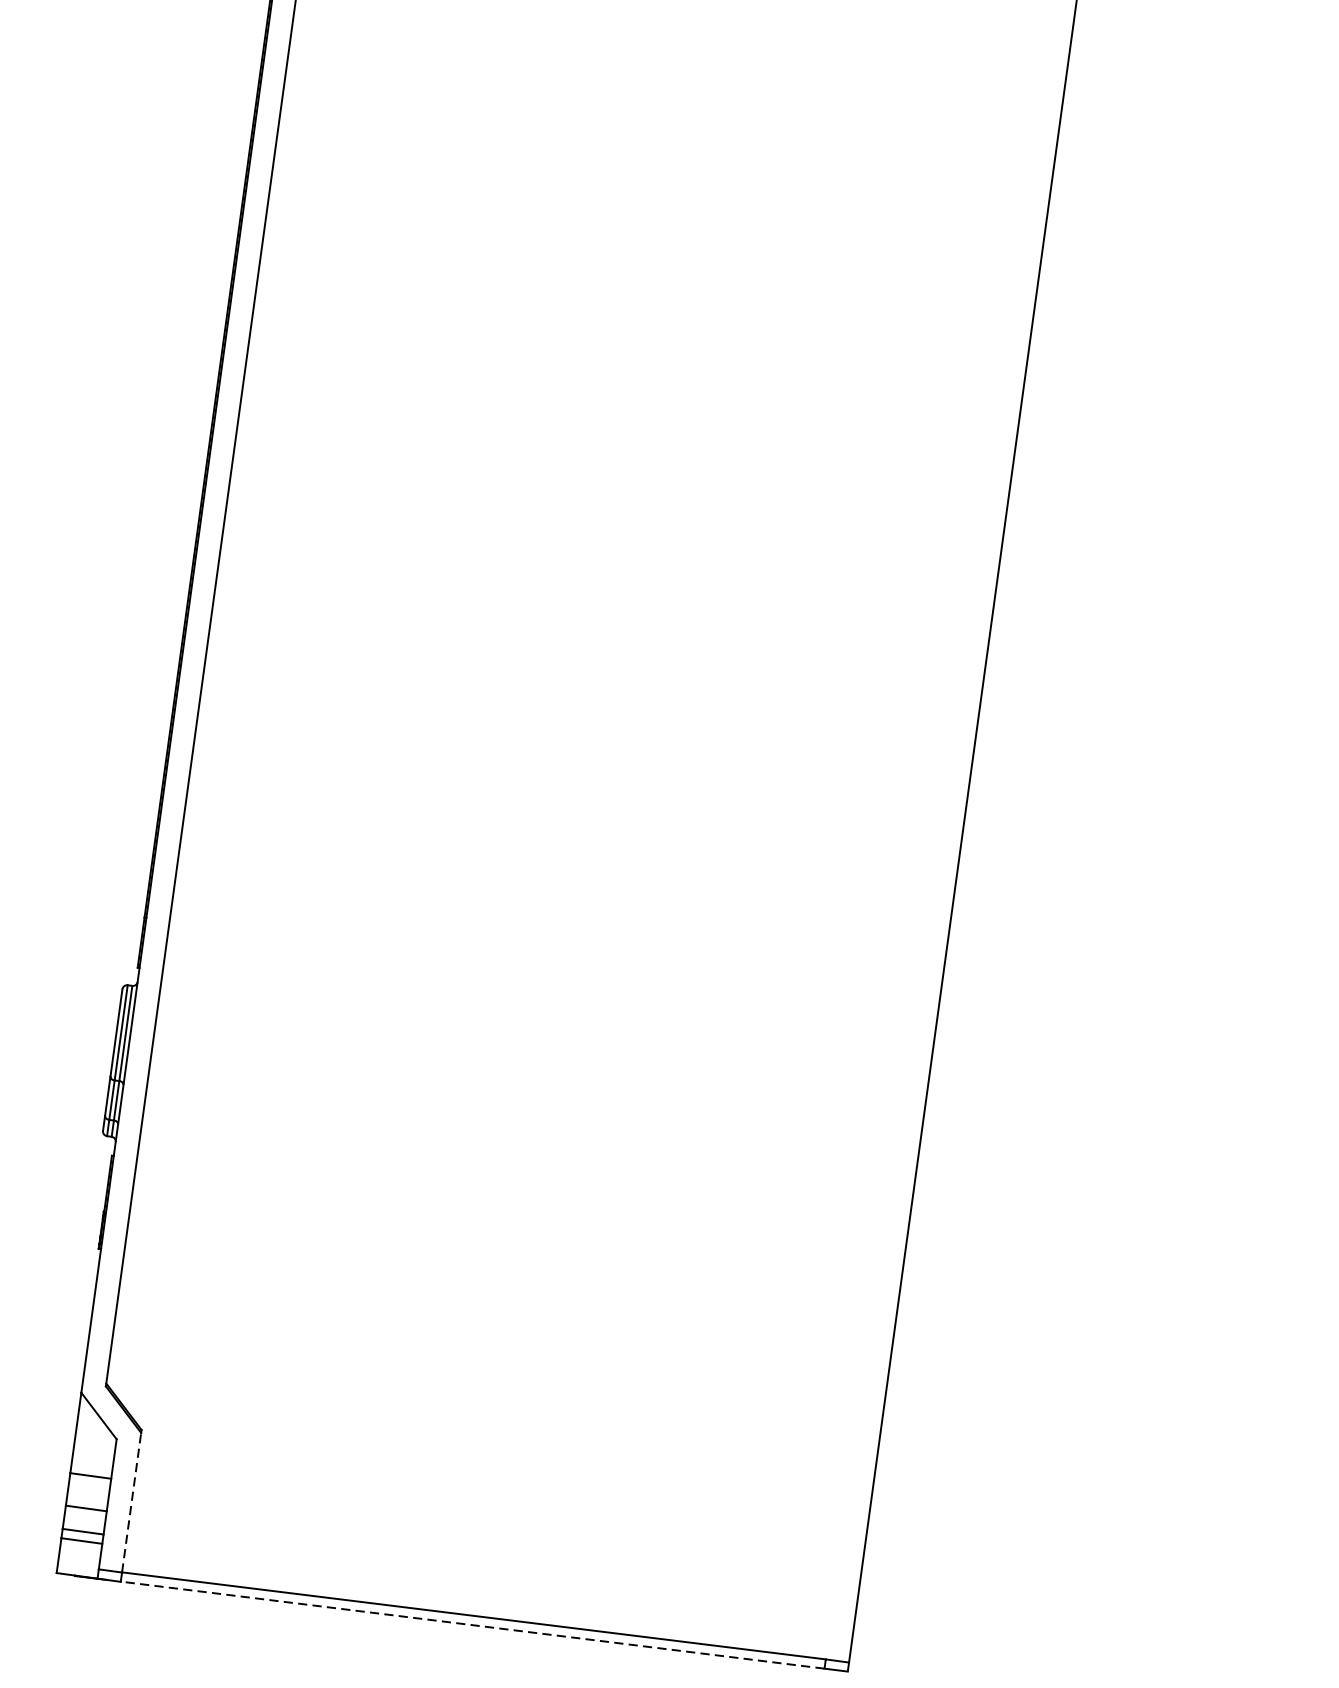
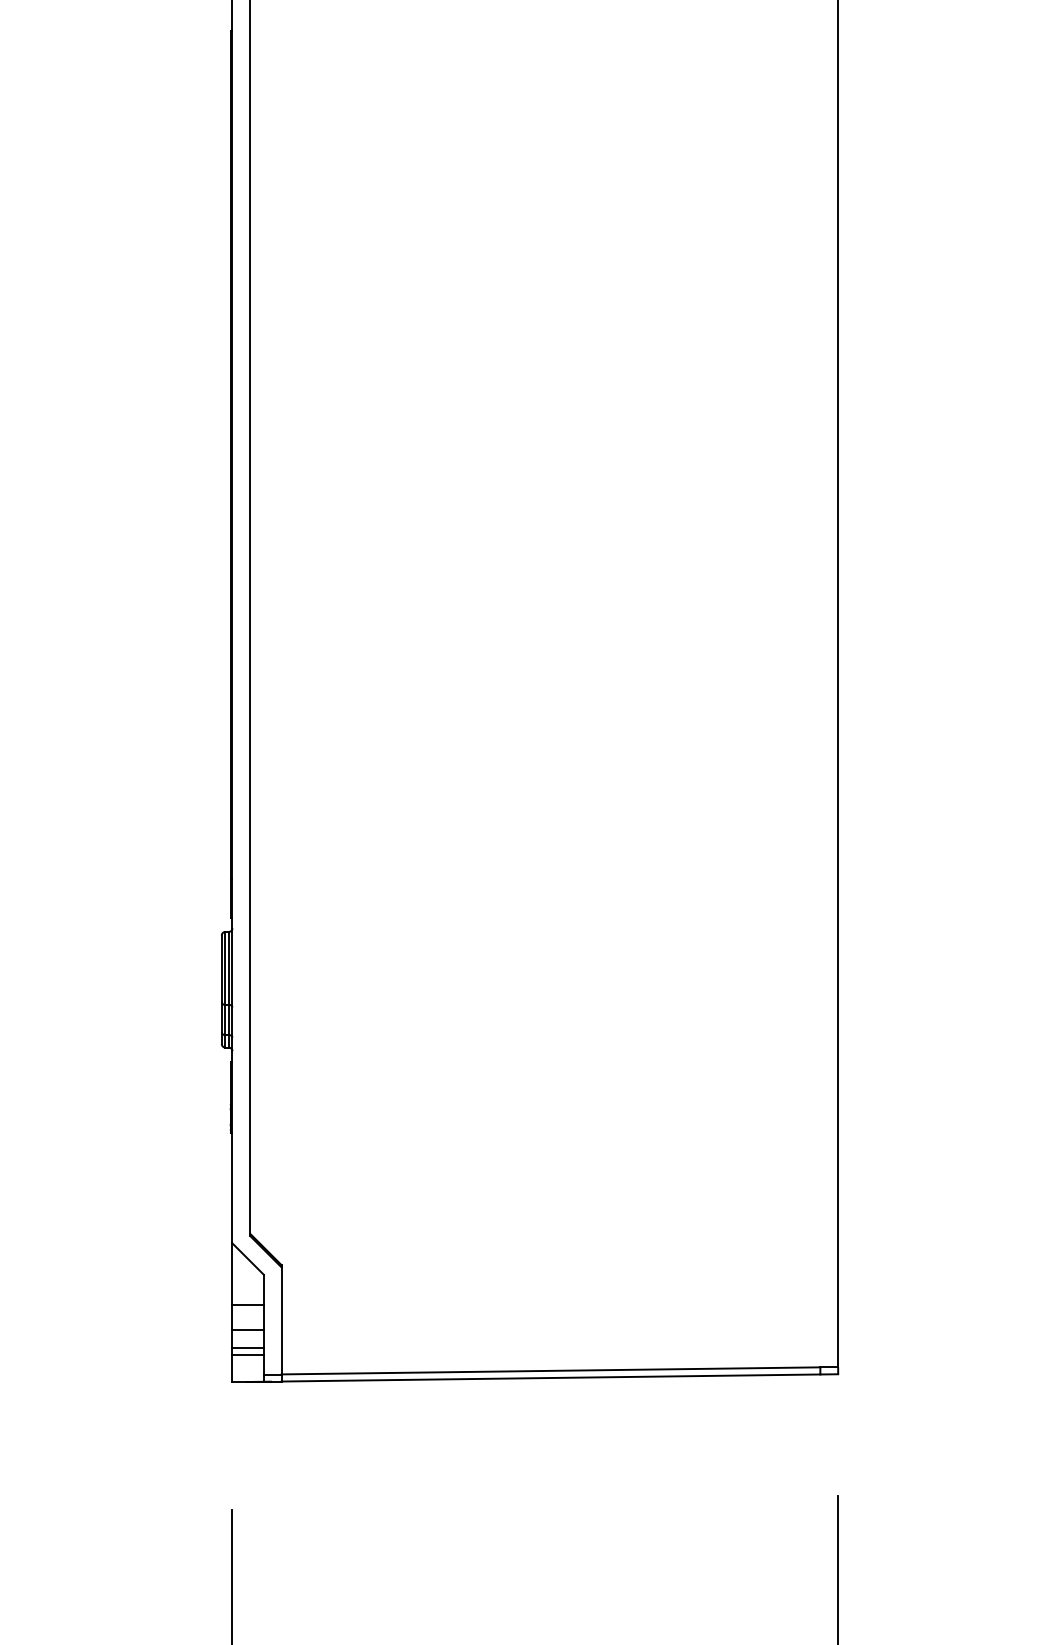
line: (131, 1503) -> (281, 1321), dashed -> solid
line: (471, 1625) -> (550, 1378), dashed -> solid

